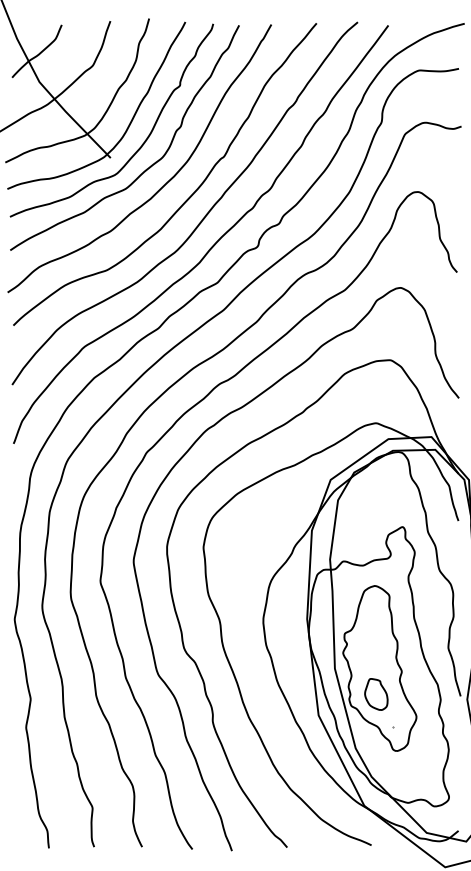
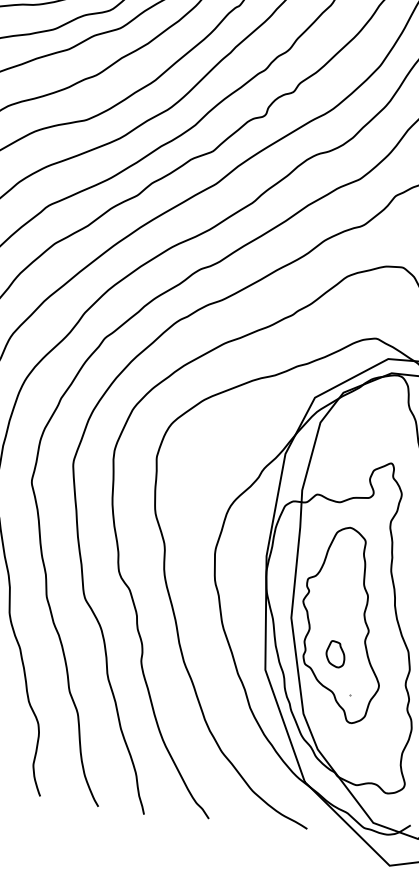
part: (376, 694) -> (335, 654), size x0.7

